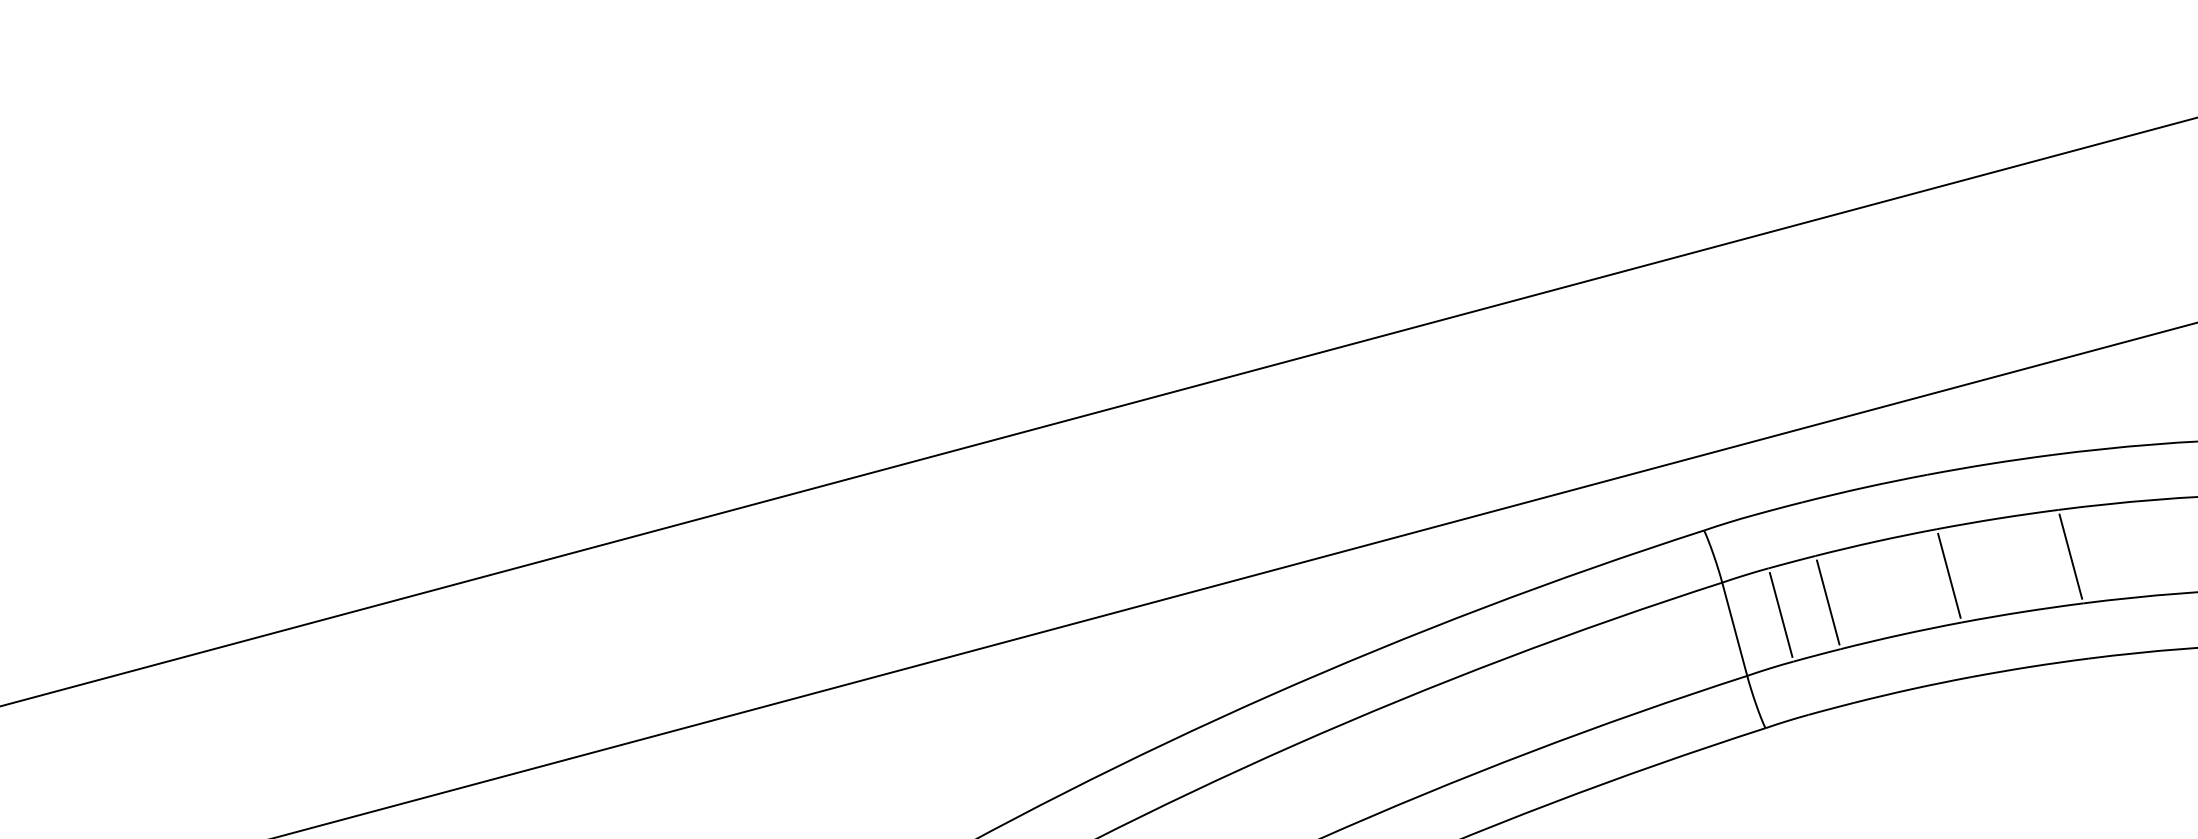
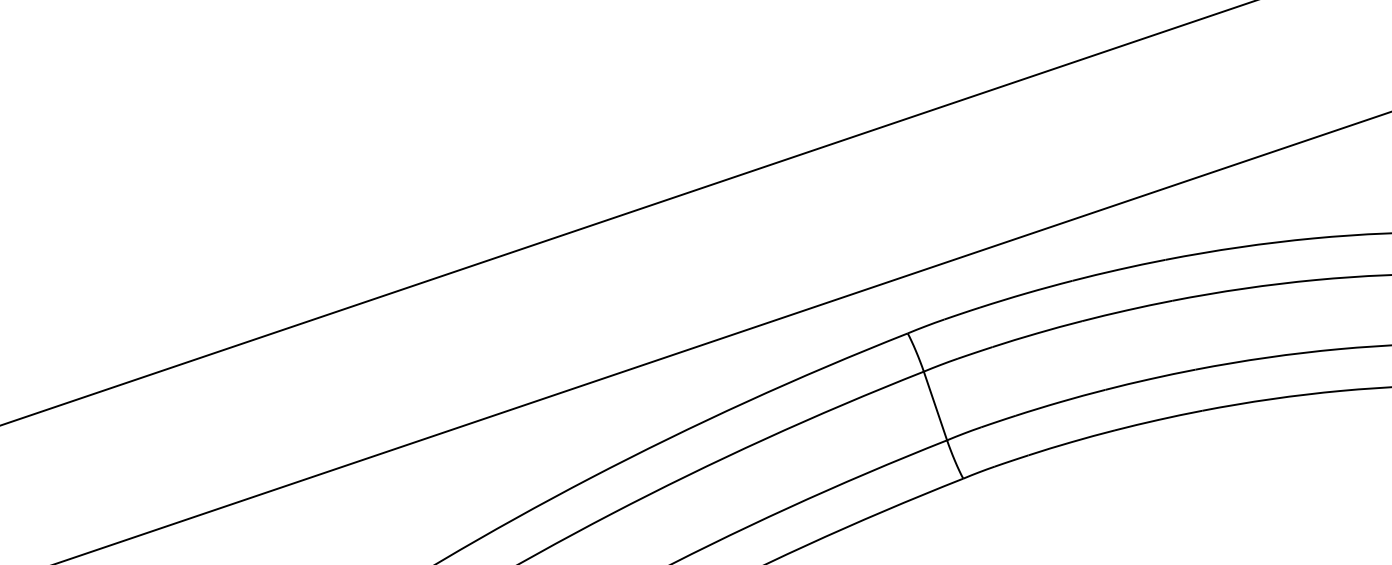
line: (2070, 556) -> (1183, 335), removed
line: (1949, 575) -> (1093, 355), removed
line: (1827, 602) -> (1003, 381), removed
line: (1780, 614) -> (969, 392), removed

